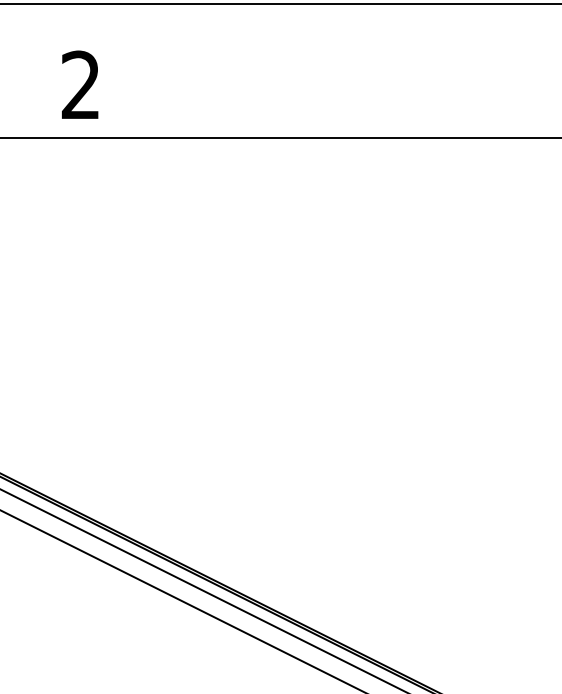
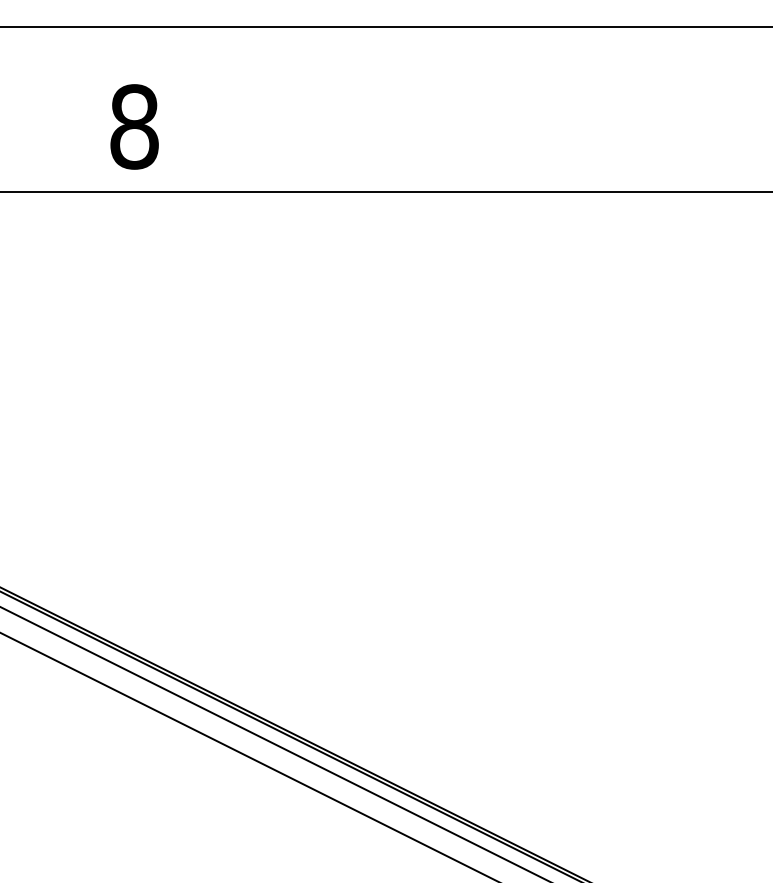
text: (81, 84) -> (134, 126), 2 -> 8

